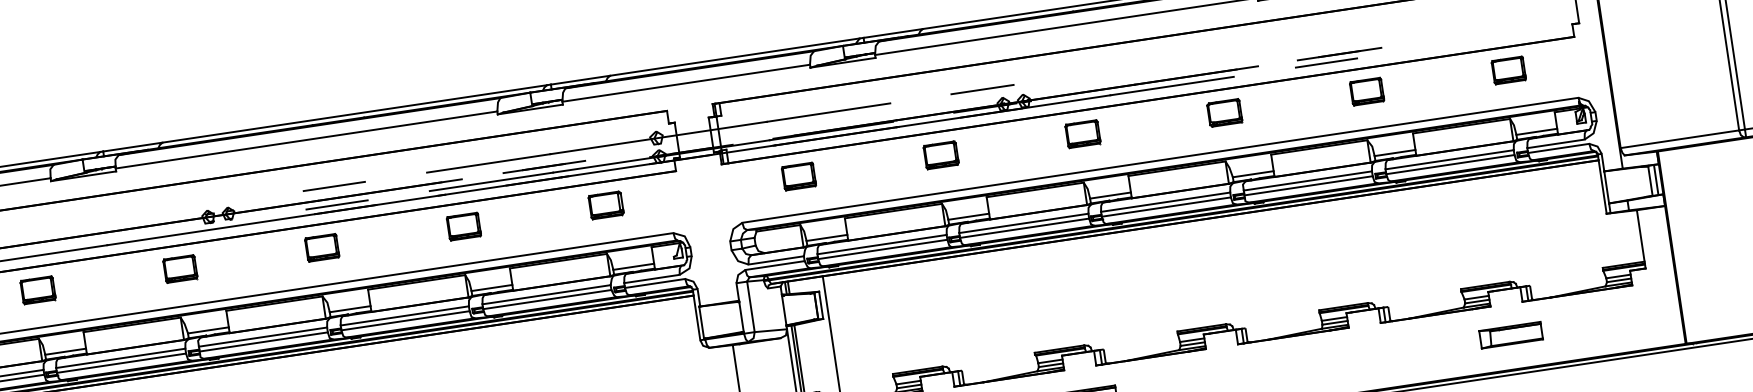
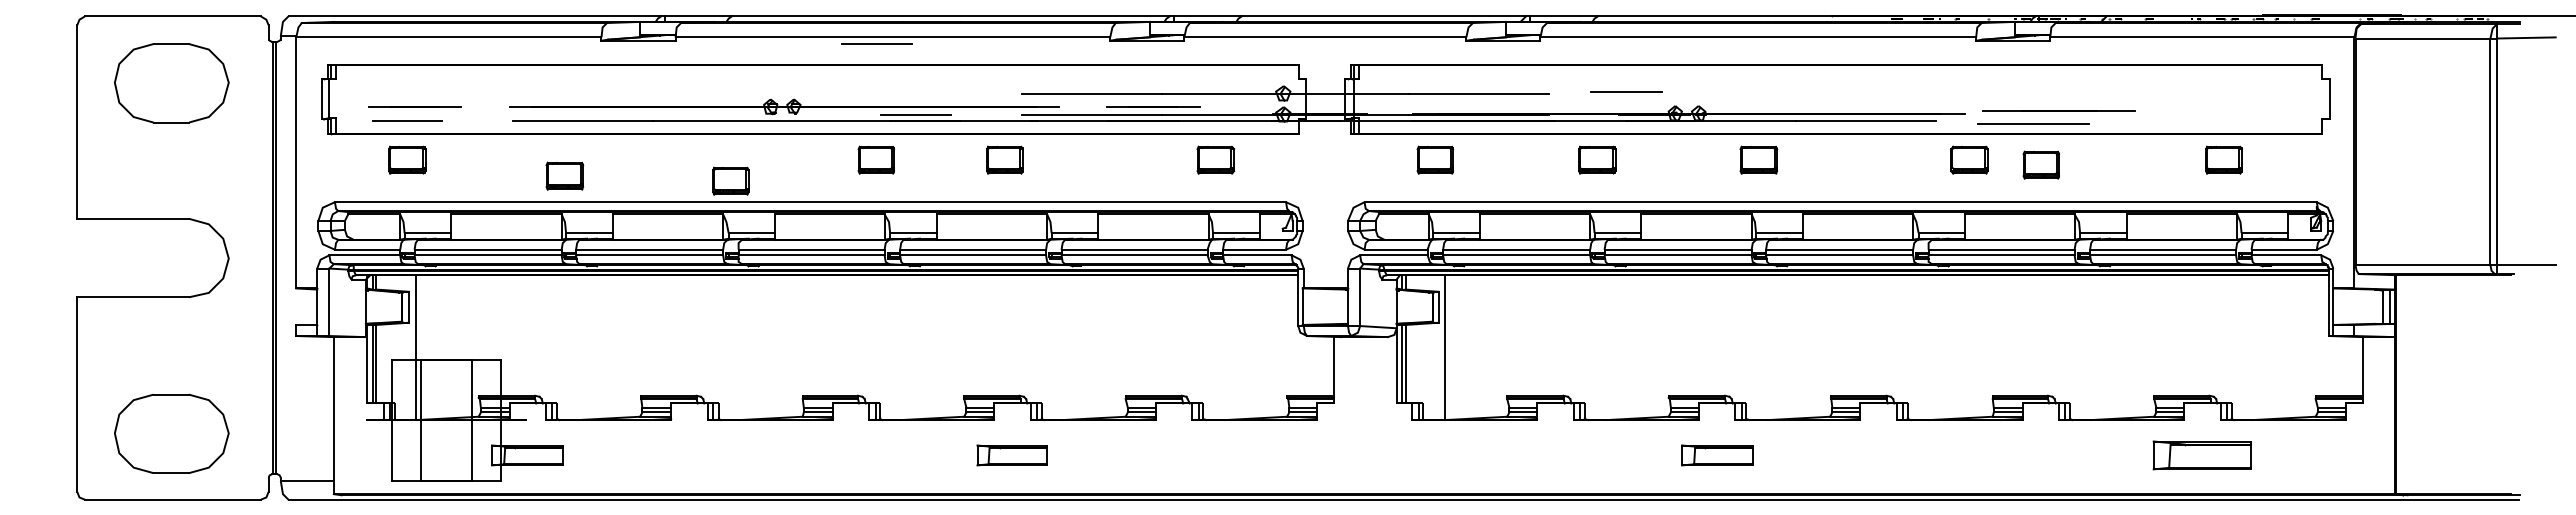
part: (1338, 57) -> (2056, 117), size x1.6
part: (1508, 69) -> (2223, 159), moved
line: (982, 89) -> (1626, 91), moved
part: (1367, 91) -> (2041, 164), moved
part: (1224, 112) -> (1969, 159), moved
line: (333, 186) -> (876, 43), moved
part: (463, 226) -> (1004, 159), moved
part: (322, 247) -> (876, 159), moved
part: (179, 268) -> (730, 180), moved
part: (37, 289) -> (564, 175), moved
part: (1510, 335) -> (2201, 455), size x1.4

